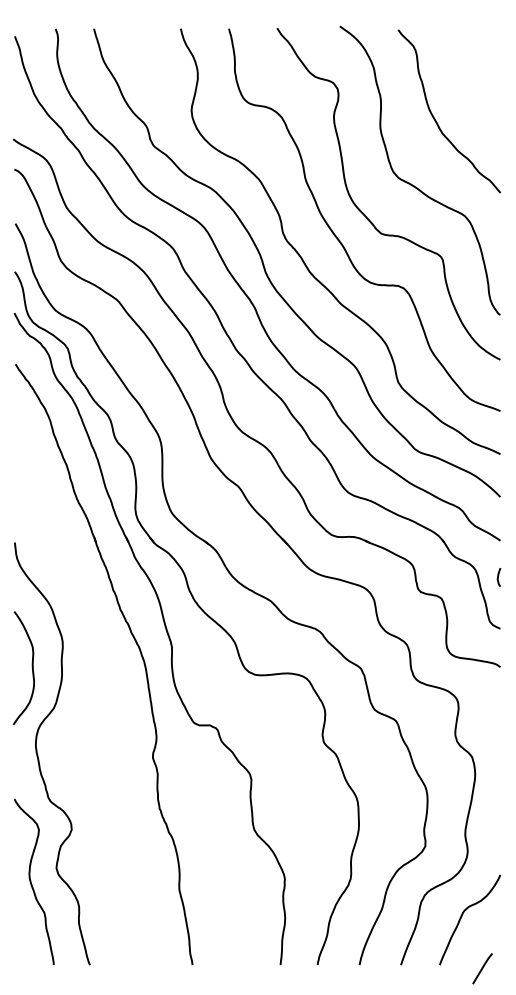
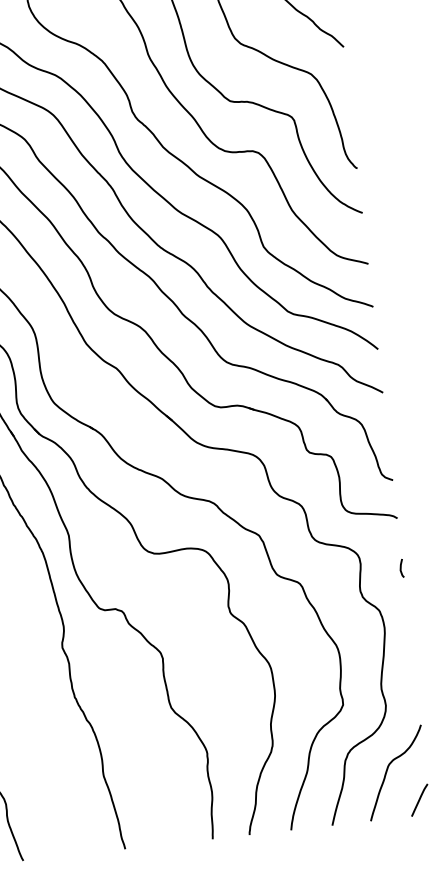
curve: (498, 577) -> (401, 568), moved
line: (482, 968) -> (419, 799), moved

